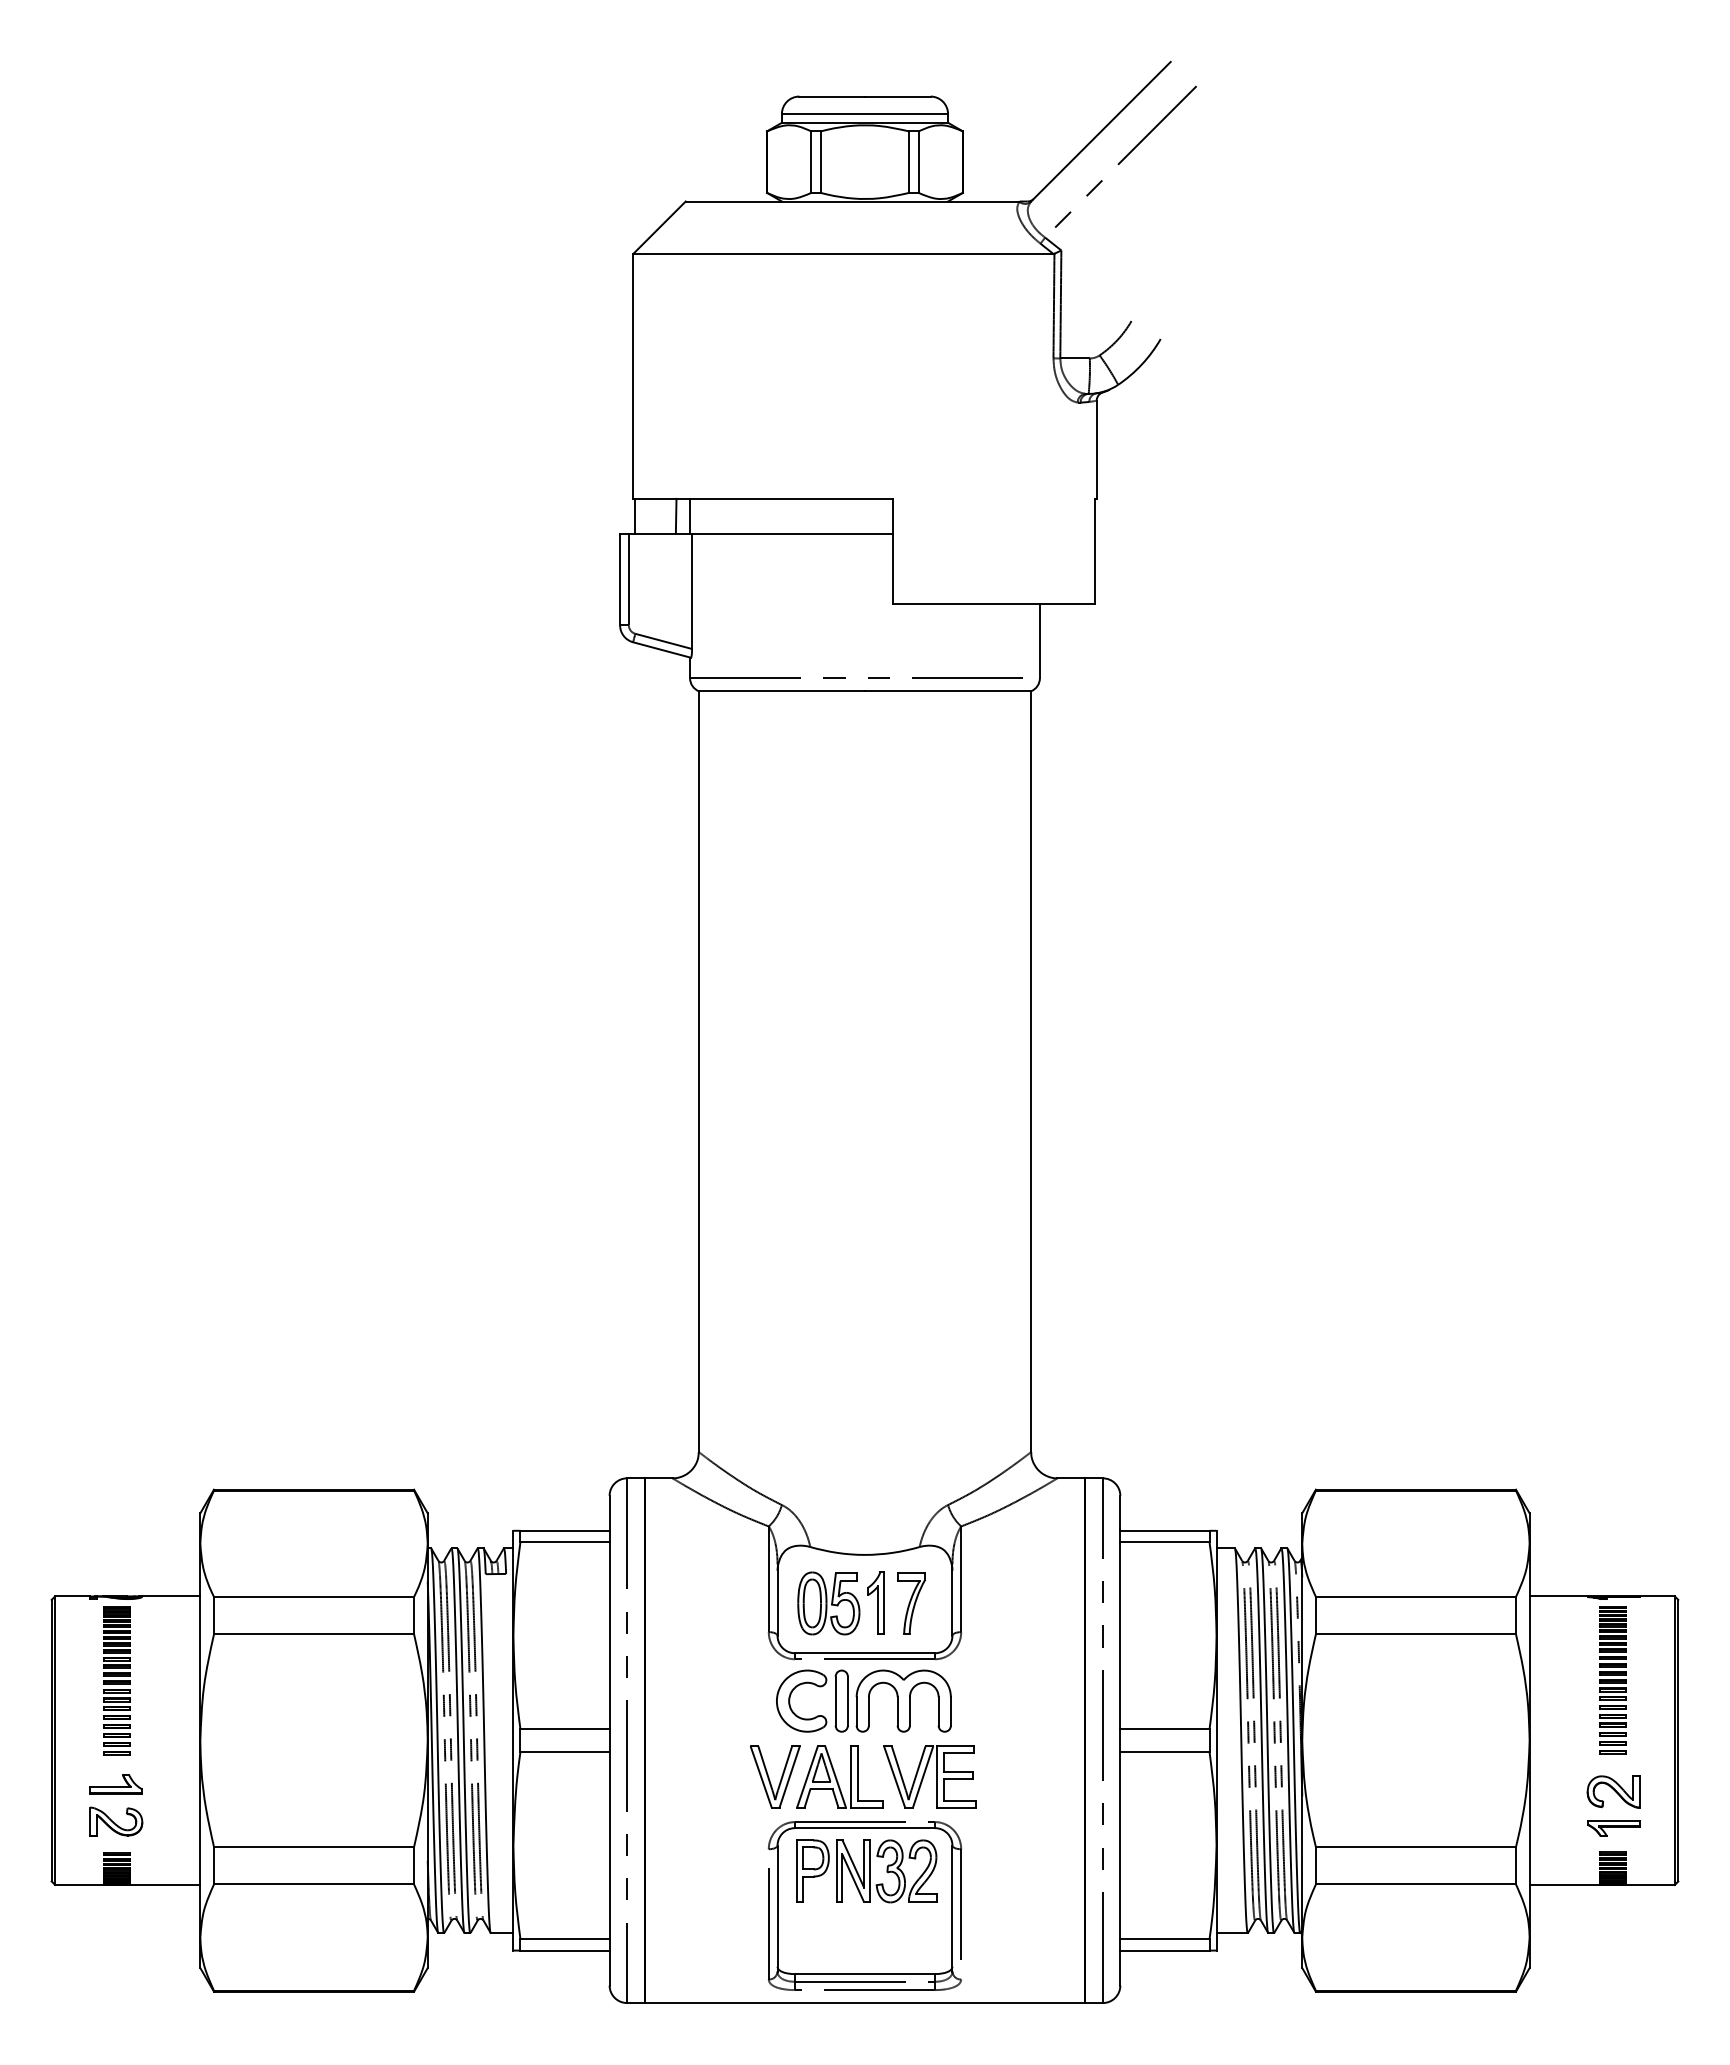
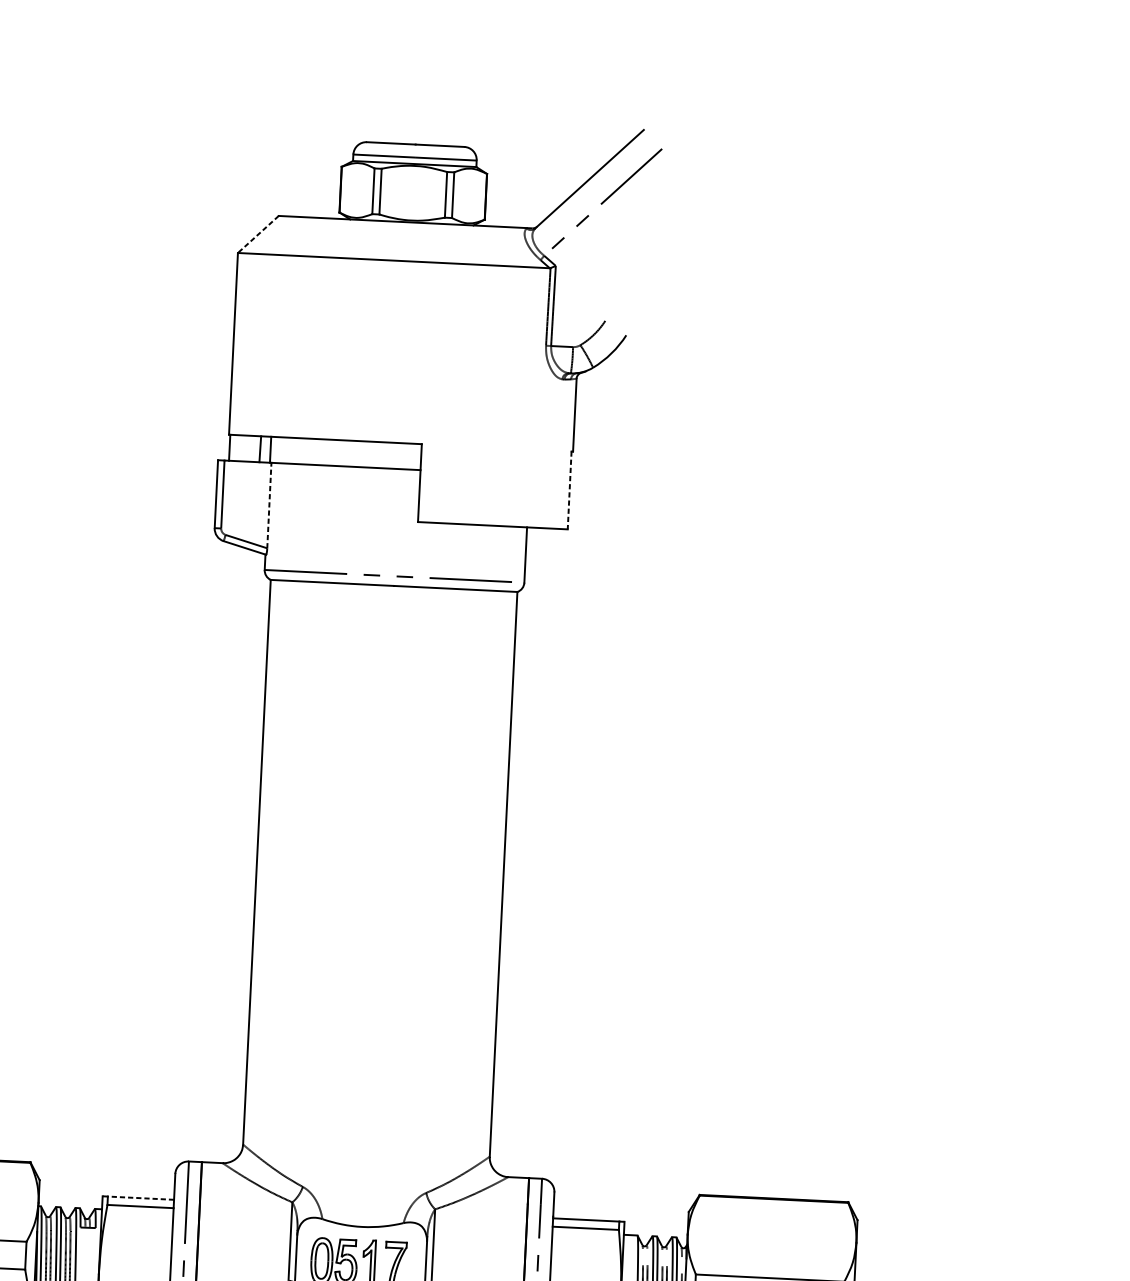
line: (659, 228) -> (258, 235), solid -> dashed
line: (1094, 551) -> (569, 490), solid -> dashed
line: (692, 591) -> (269, 505), solid -> dashed
line: (565, 1530) -> (141, 1197), solid -> dashed

